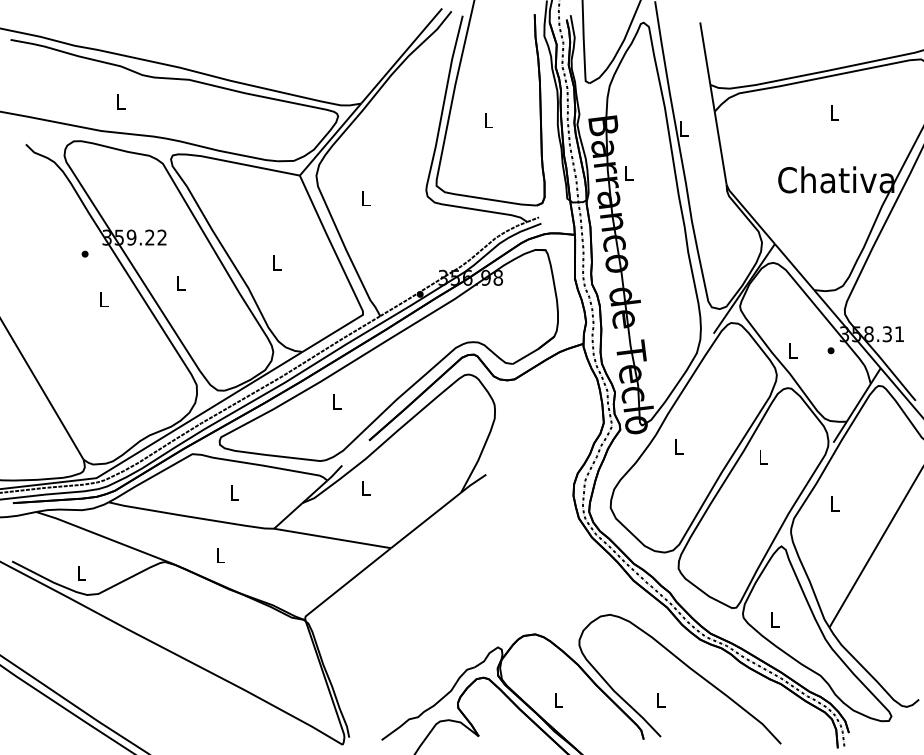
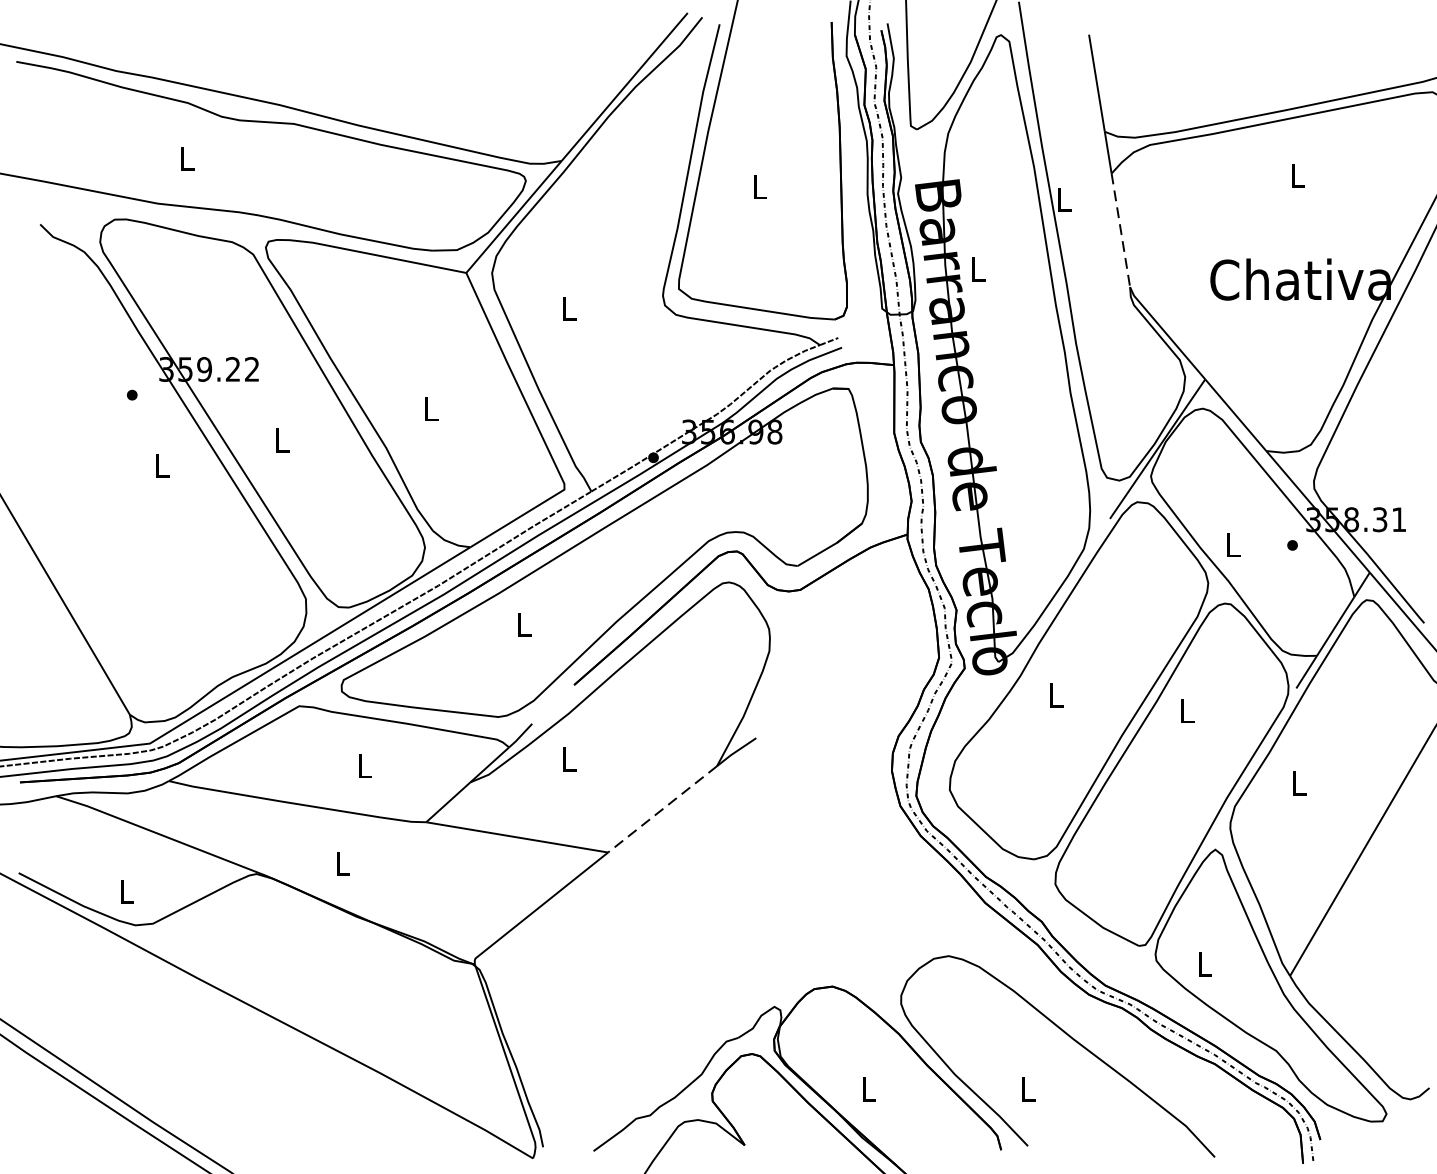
line: (720, 148) -> (1120, 230), solid -> dashed
line: (426, 520) -> (663, 809), solid -> dashed

